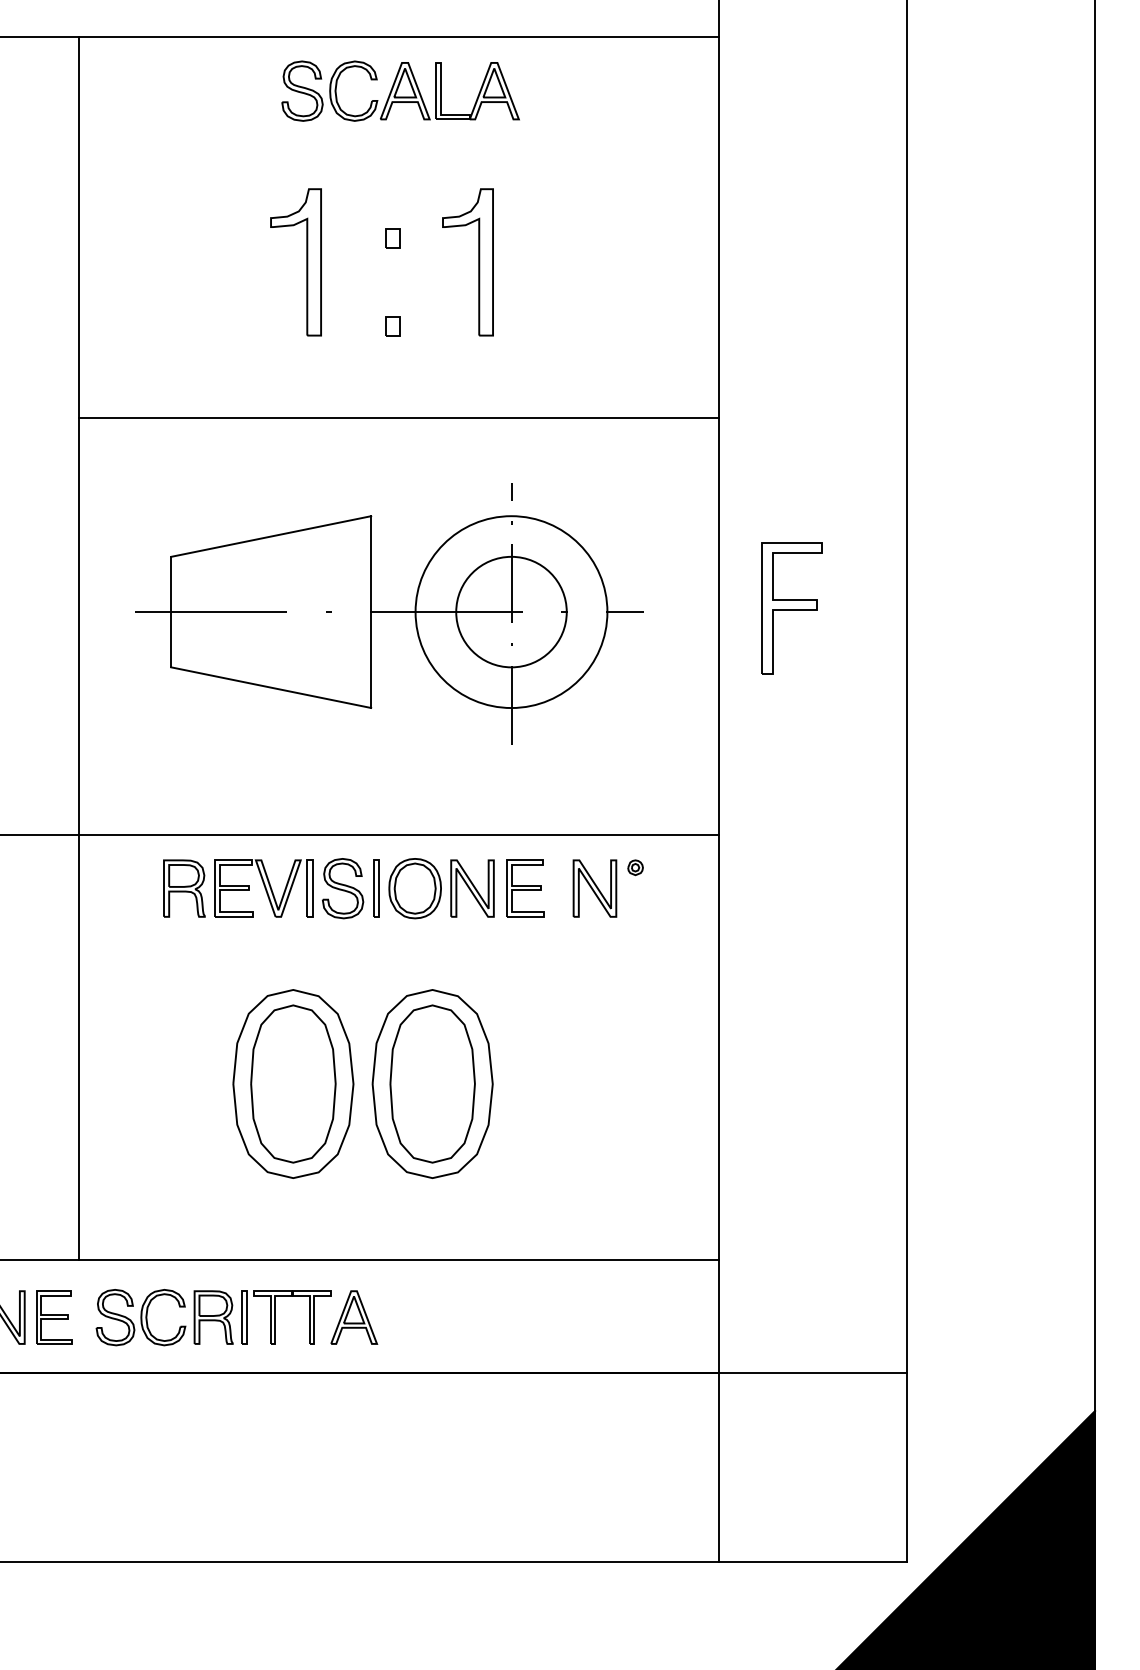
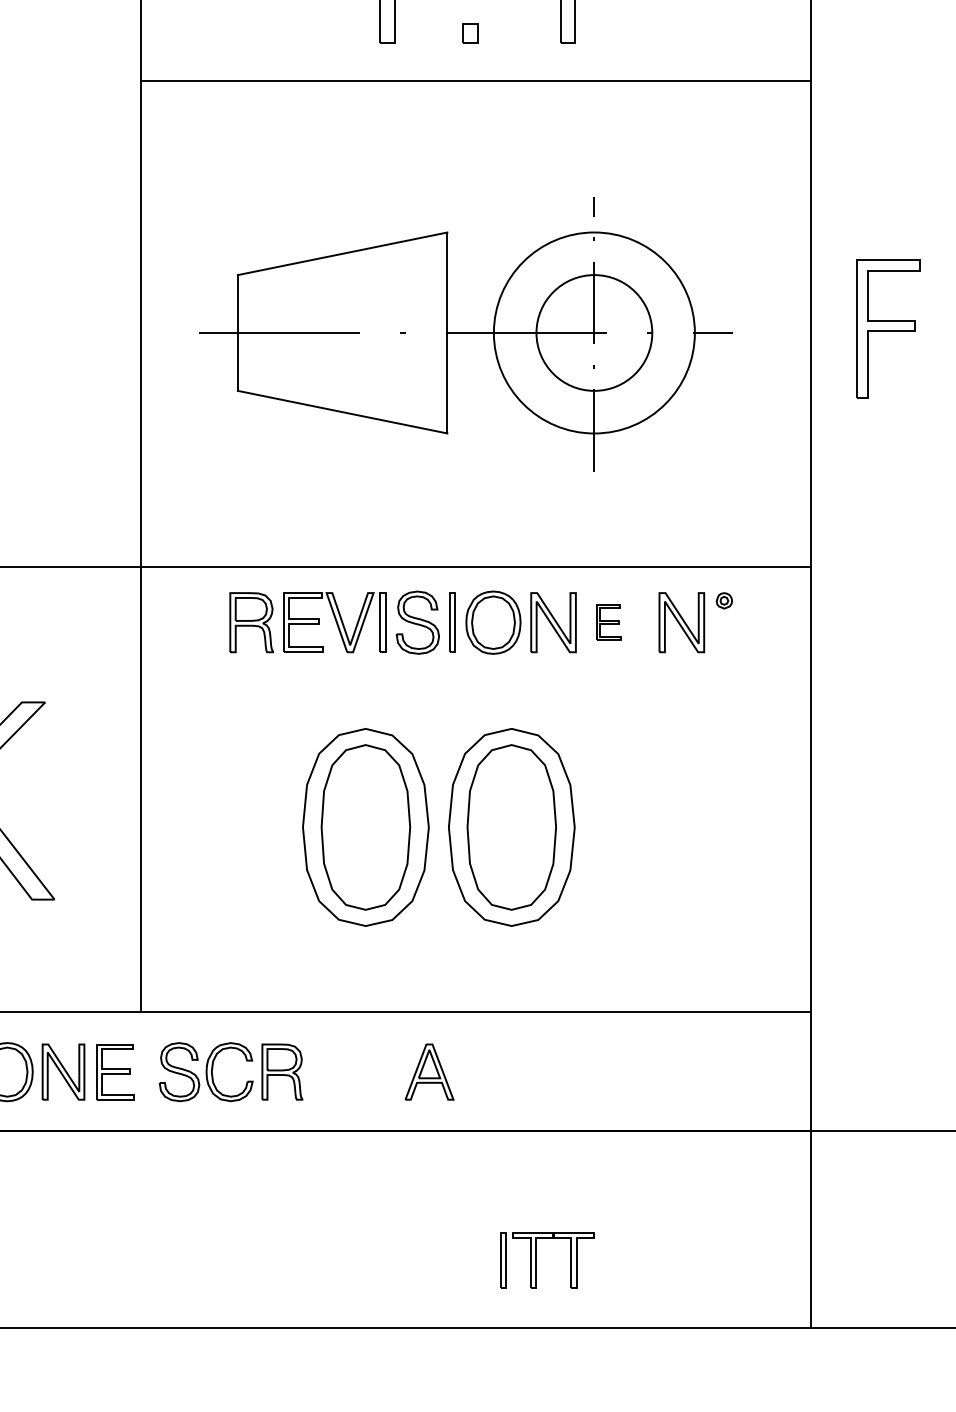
line: (398, 417) -> (475, 80), moved
part: (525, 888) -> (609, 622), size x0.6
part: (275, 1317) -> (535, 1260), moved

